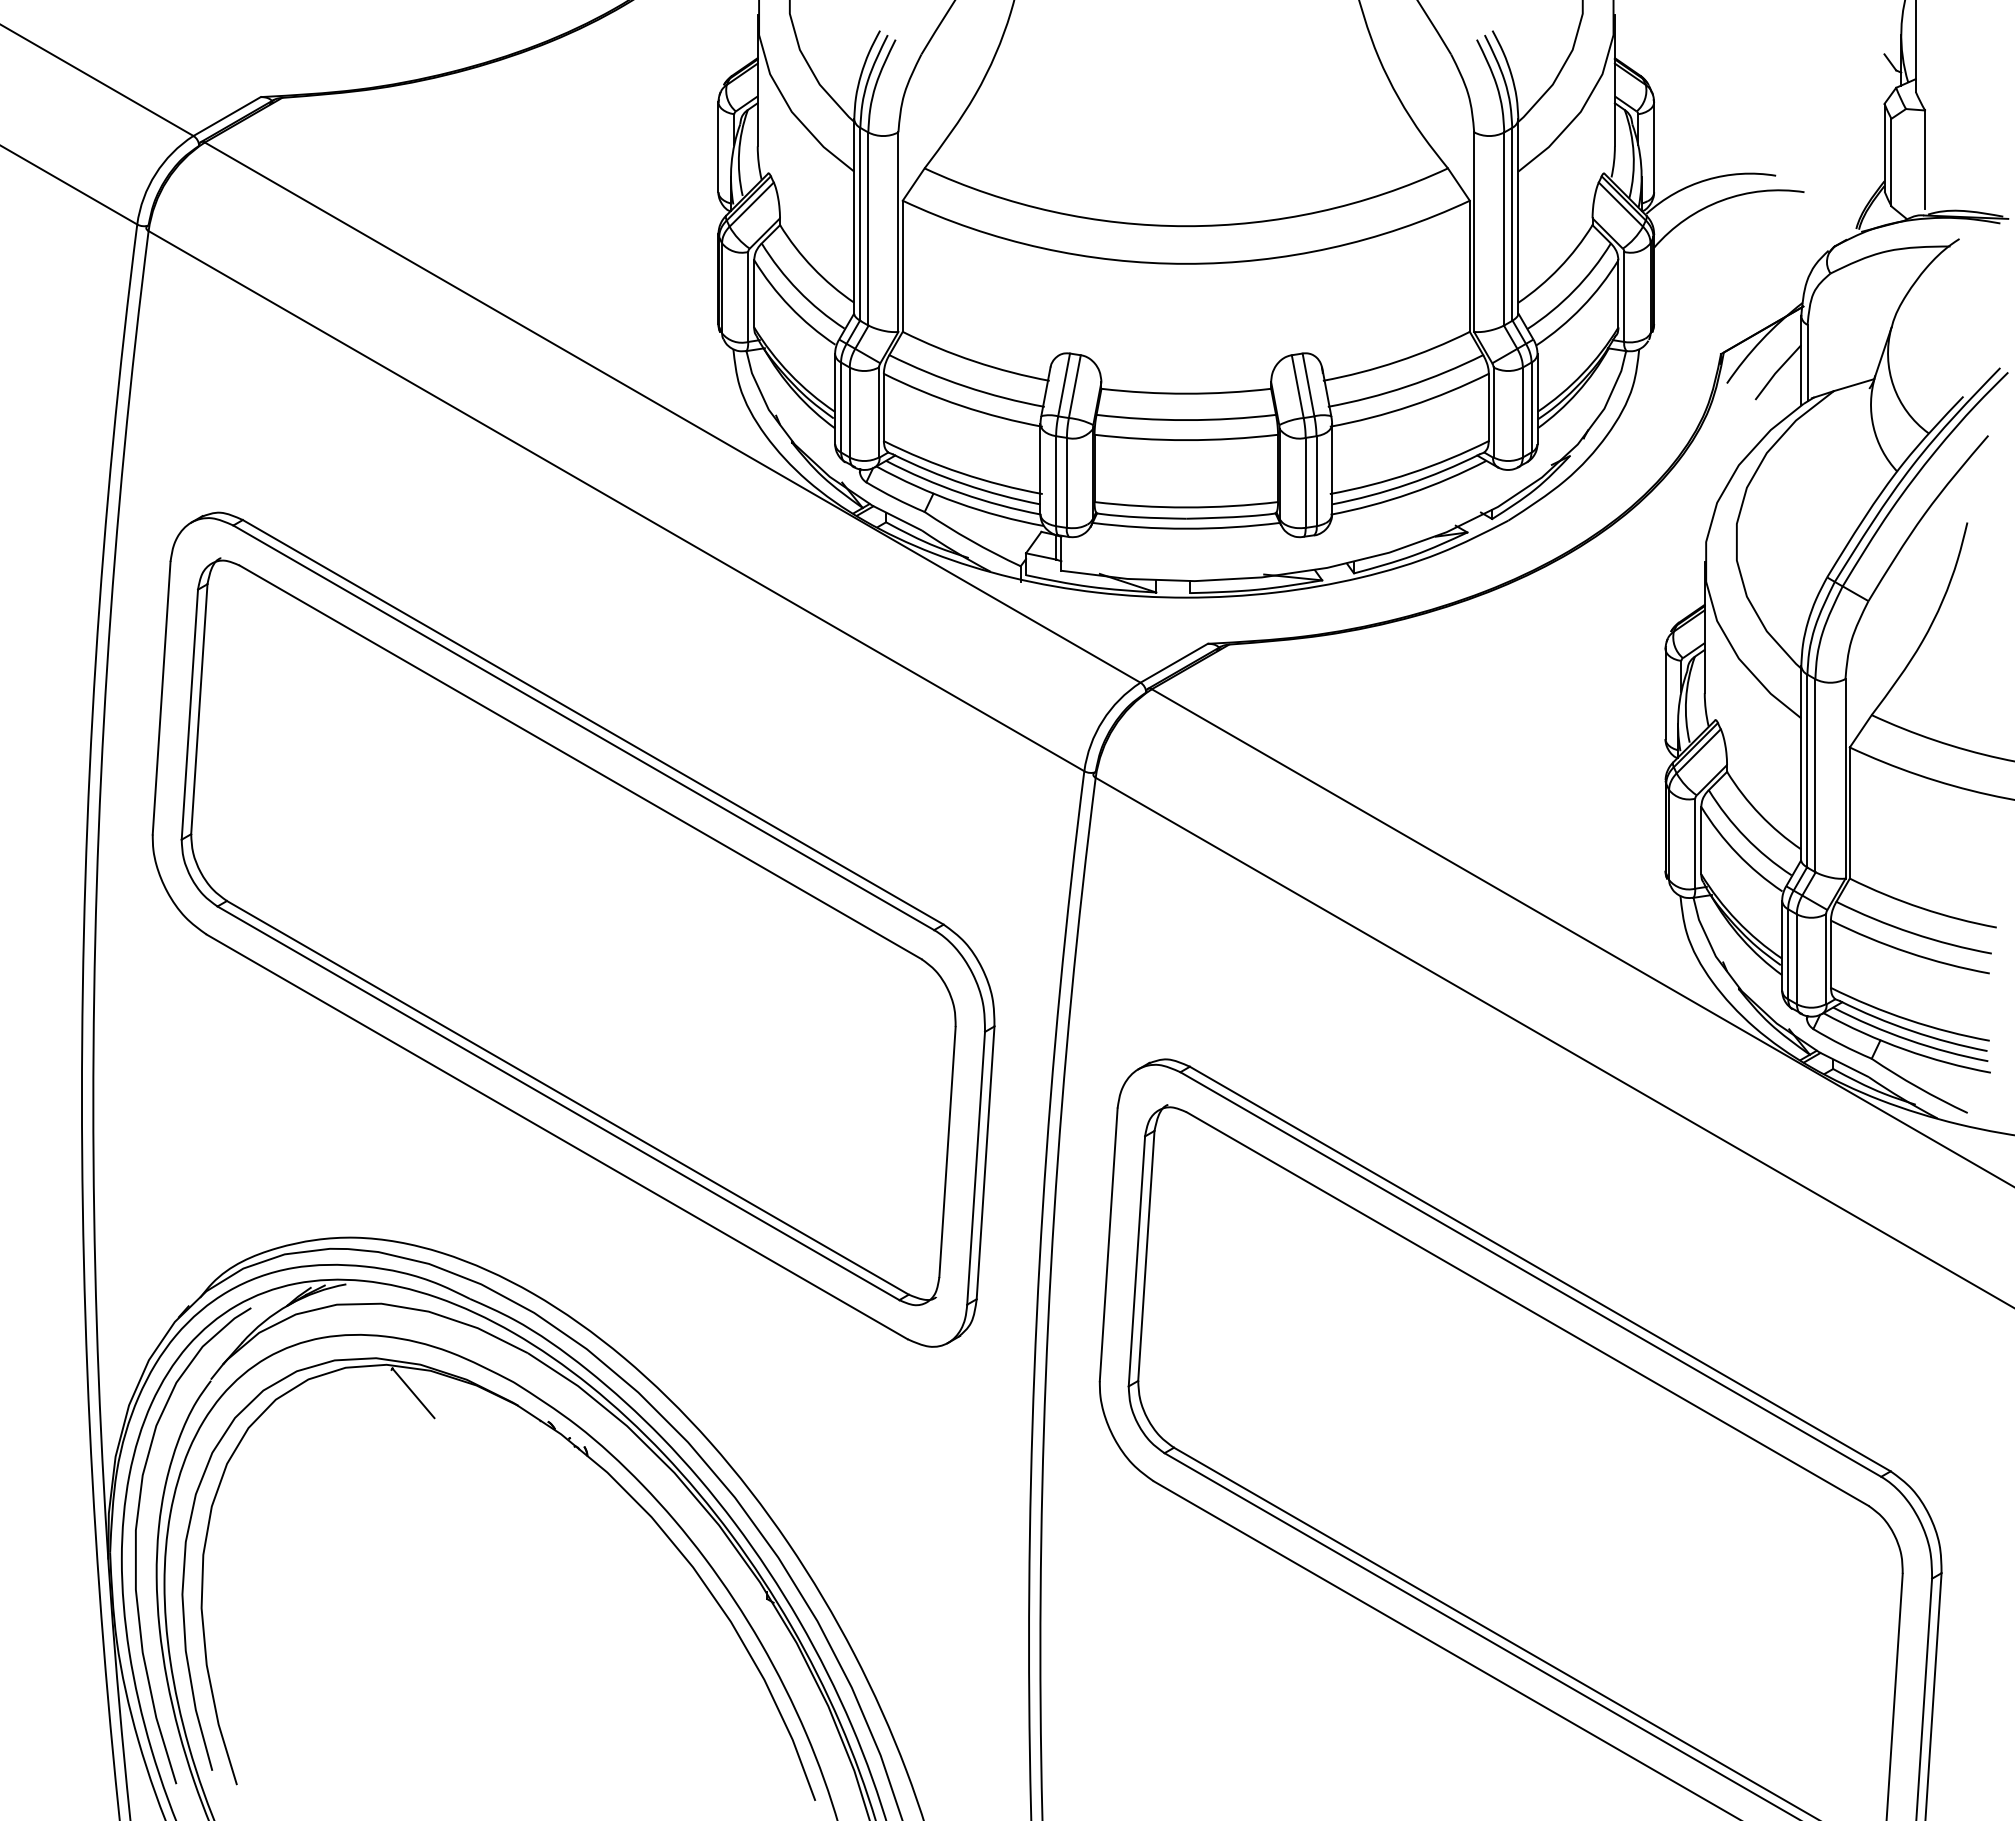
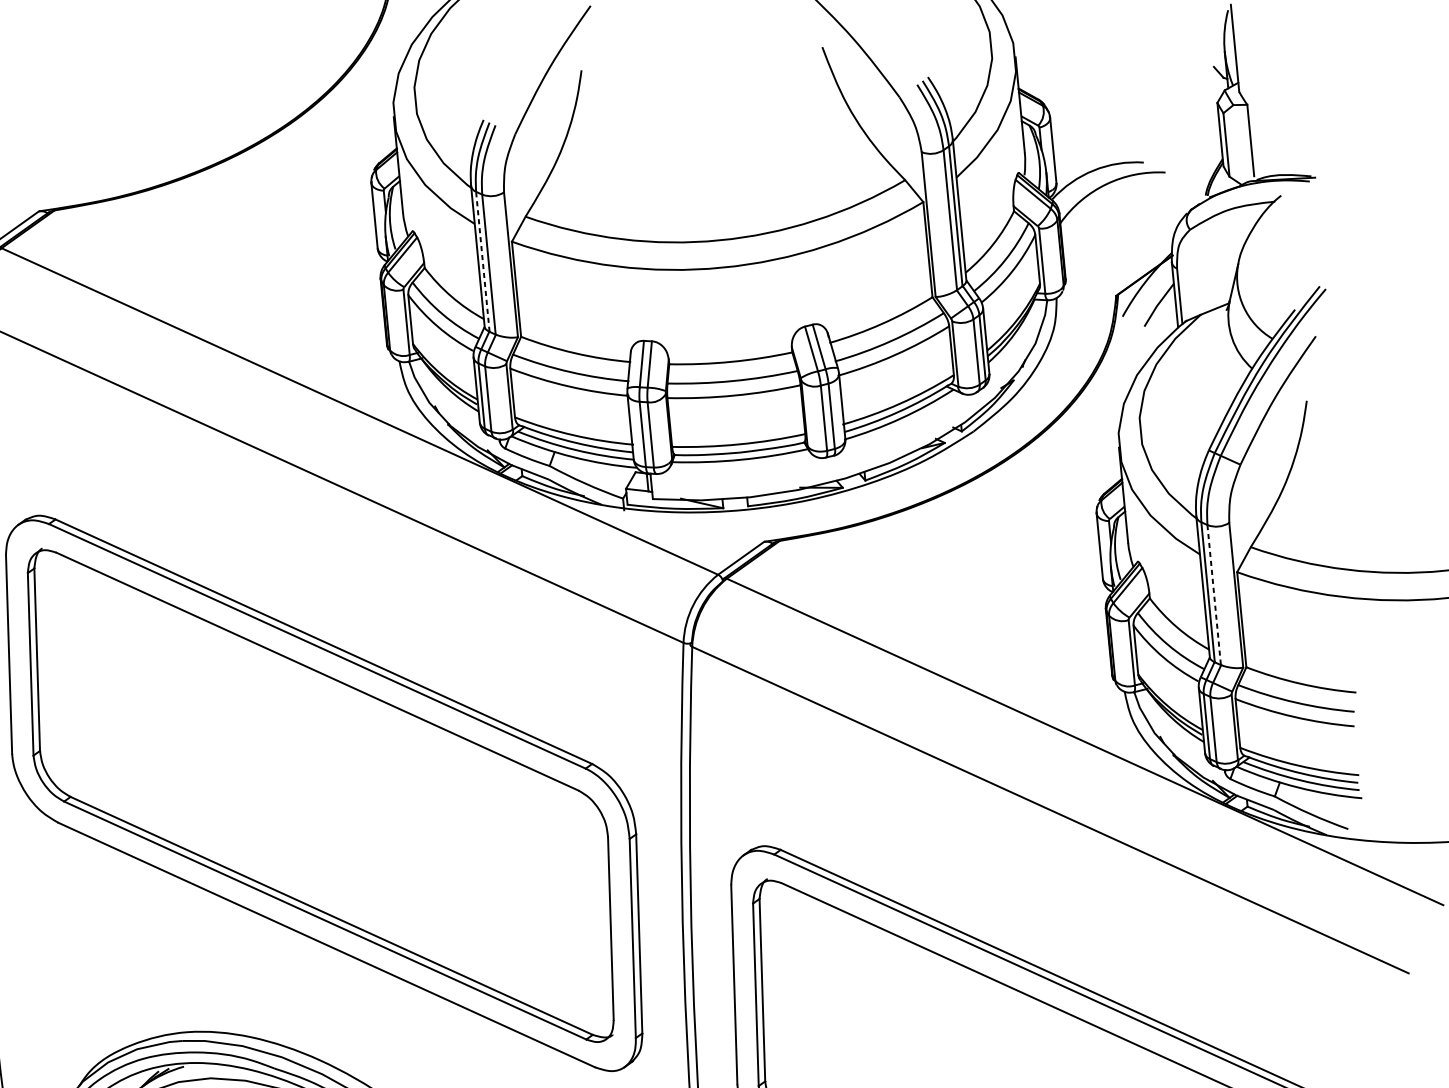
line: (860, 223) -> (482, 261), solid -> dashed
line: (1815, 776) -> (1214, 595), solid -> dashed

